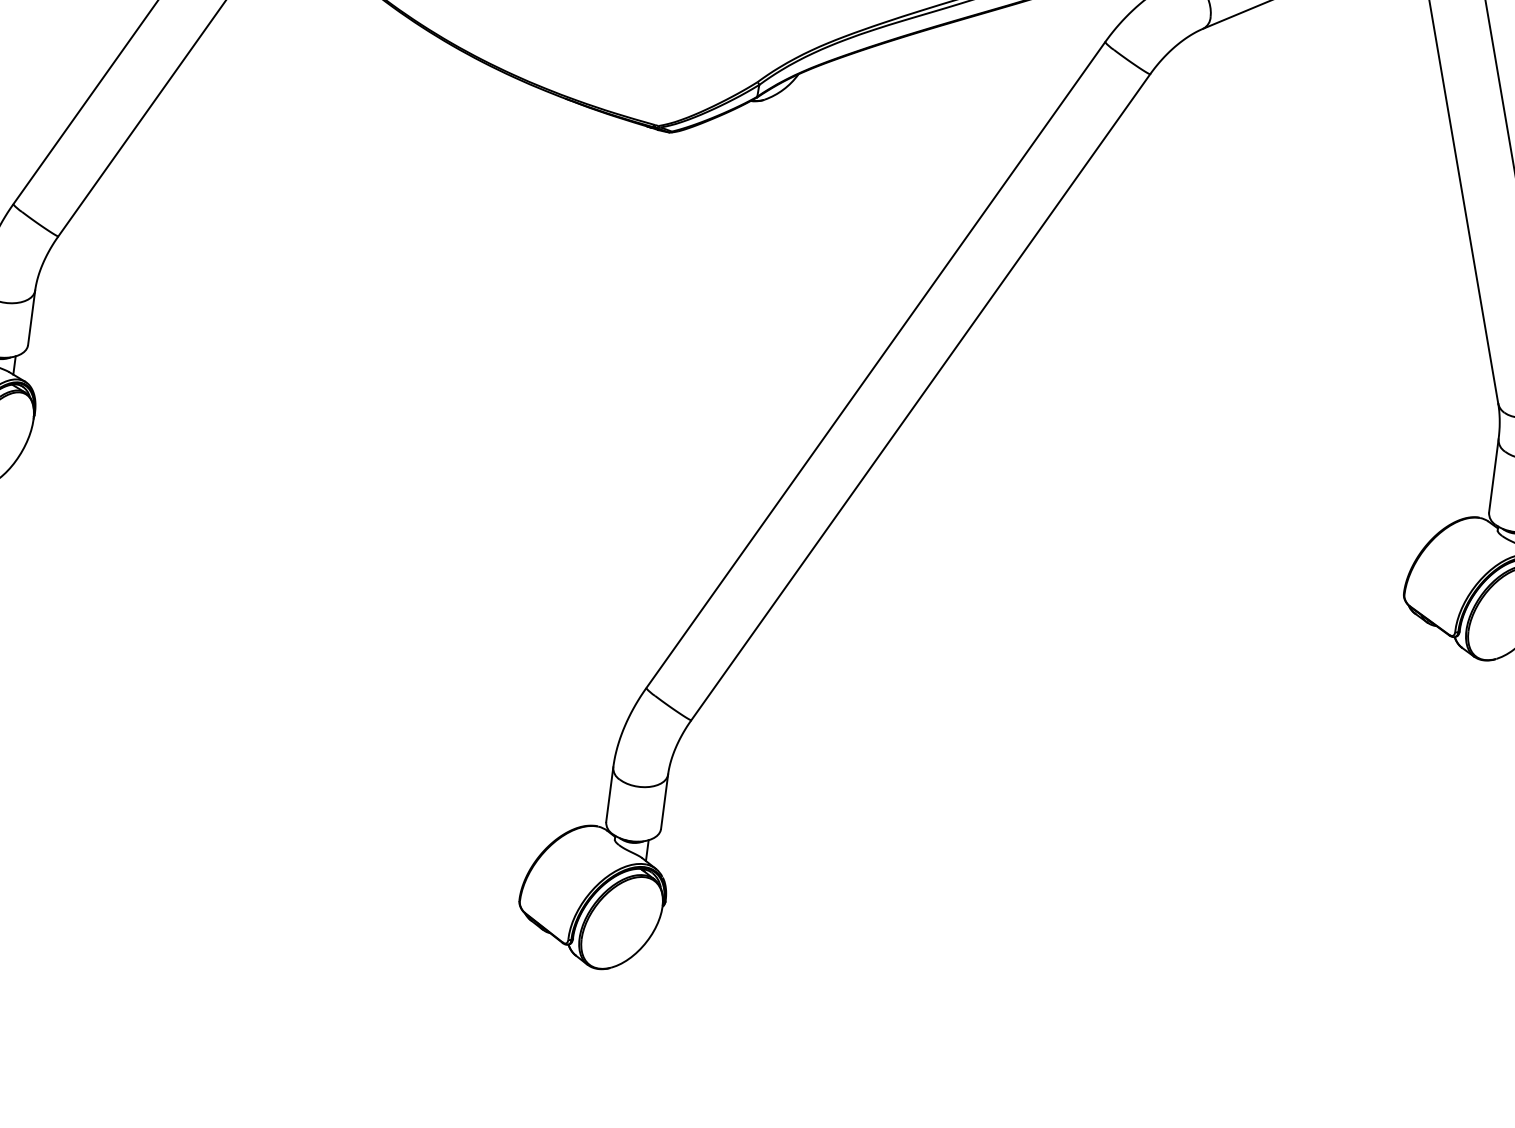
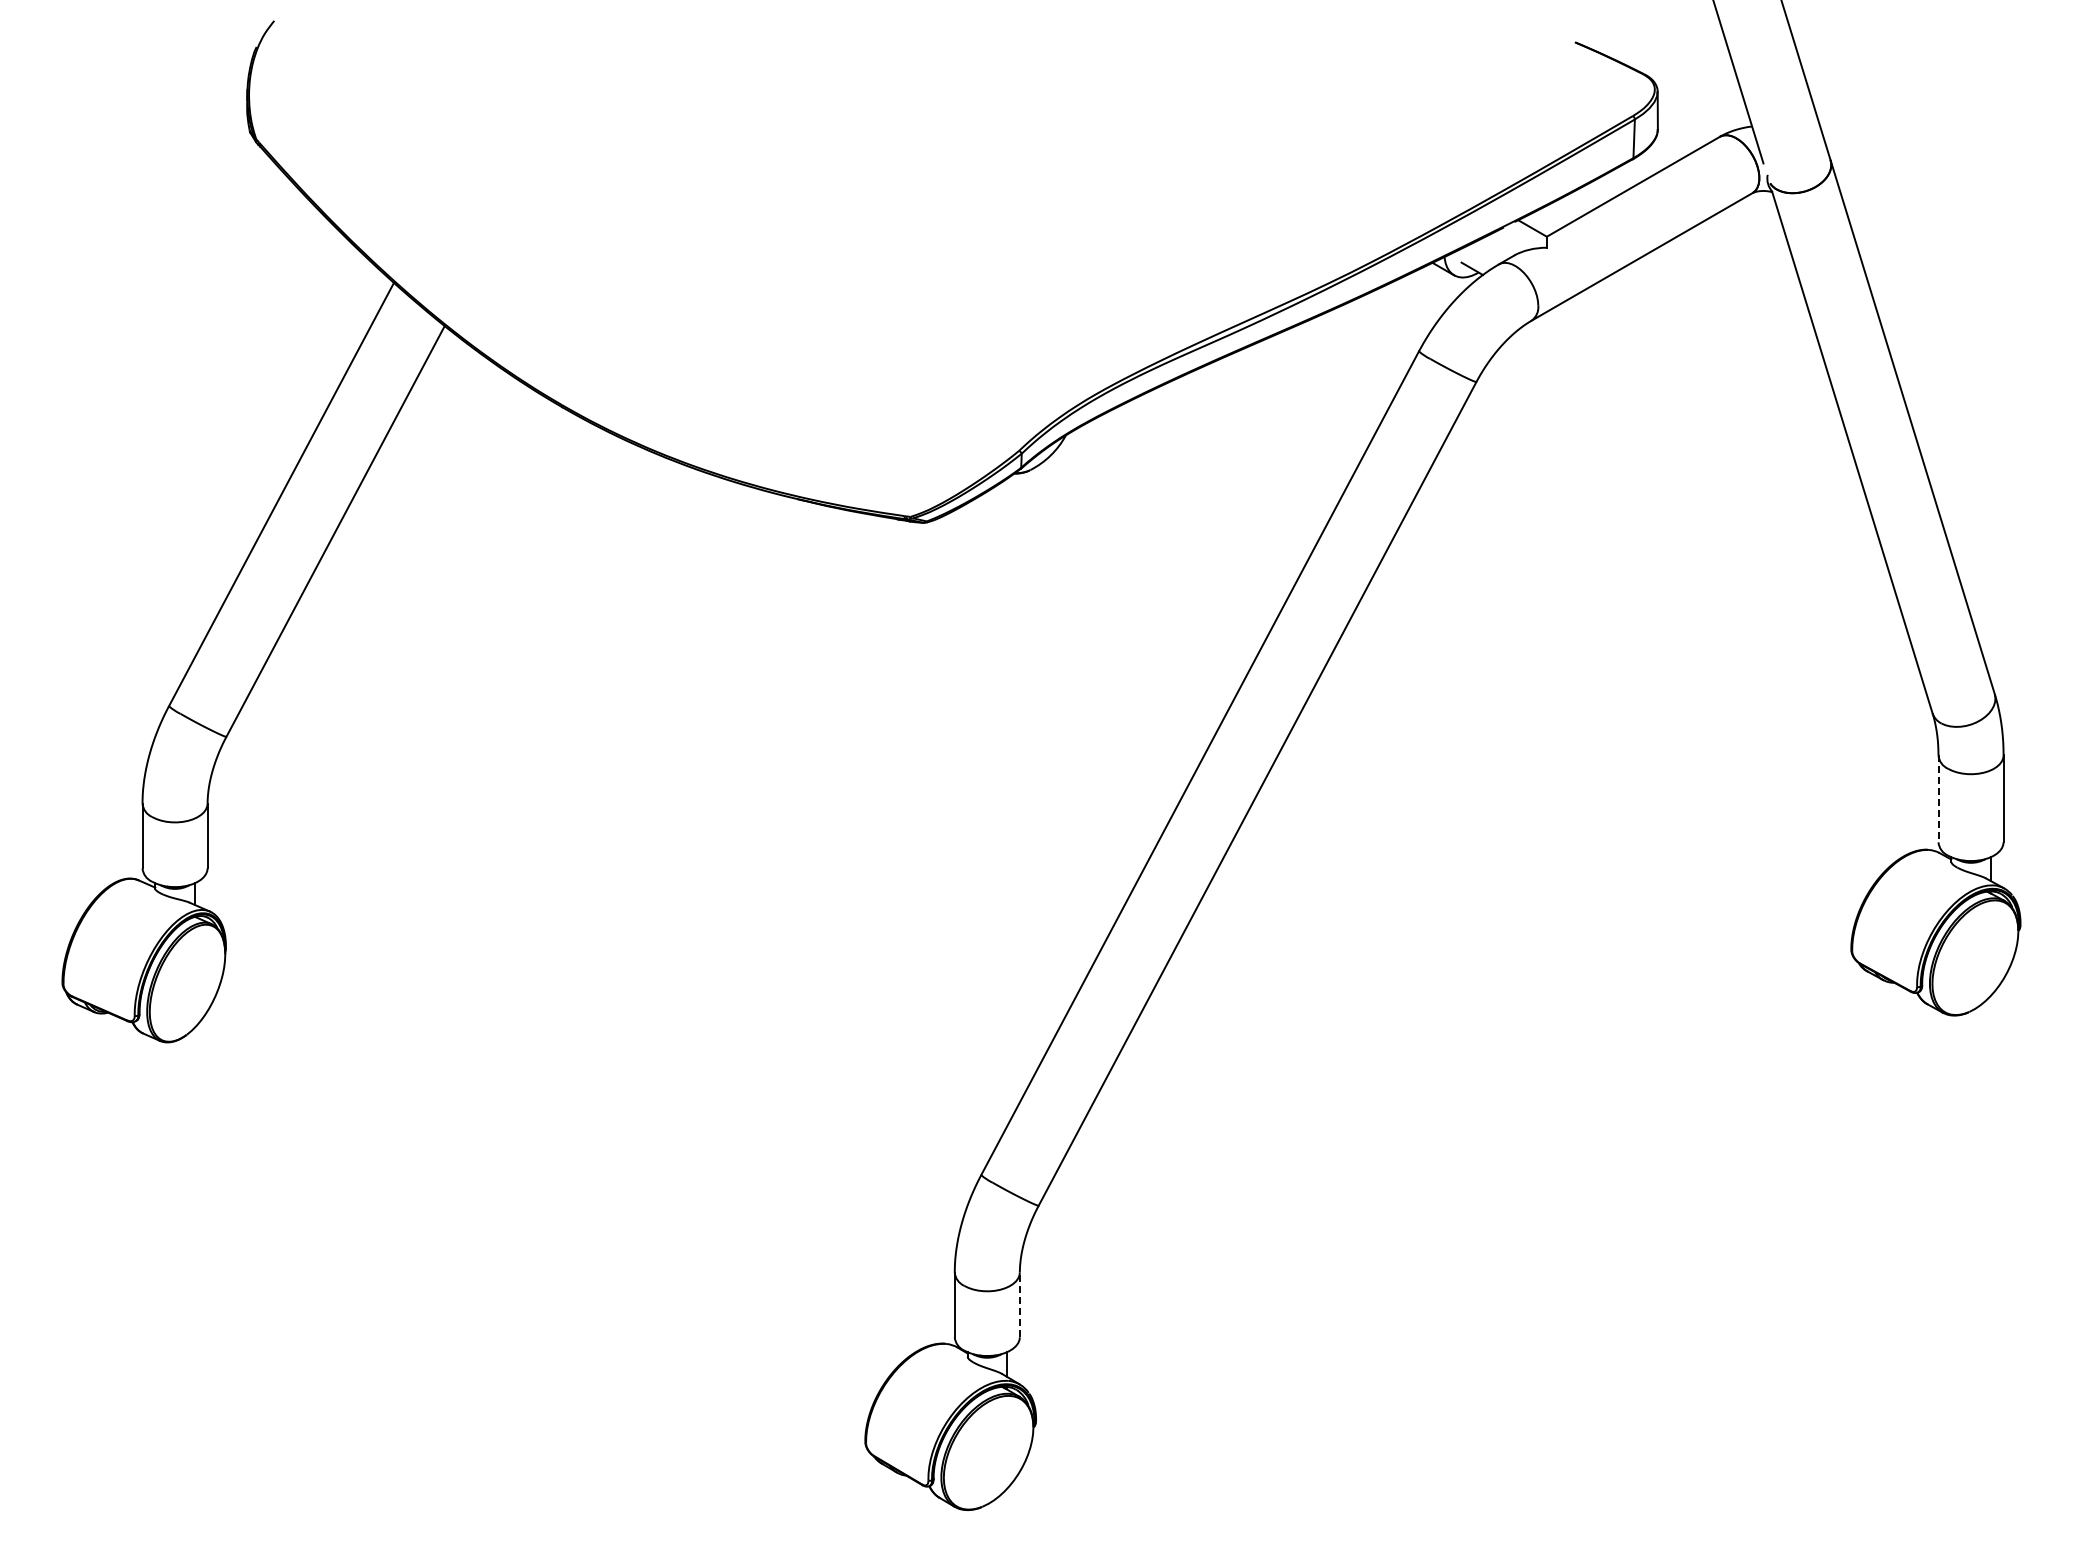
line: (1493, 476) -> (1938, 799), solid -> dashed
line: (664, 801) -> (1019, 1304), solid -> dashed

